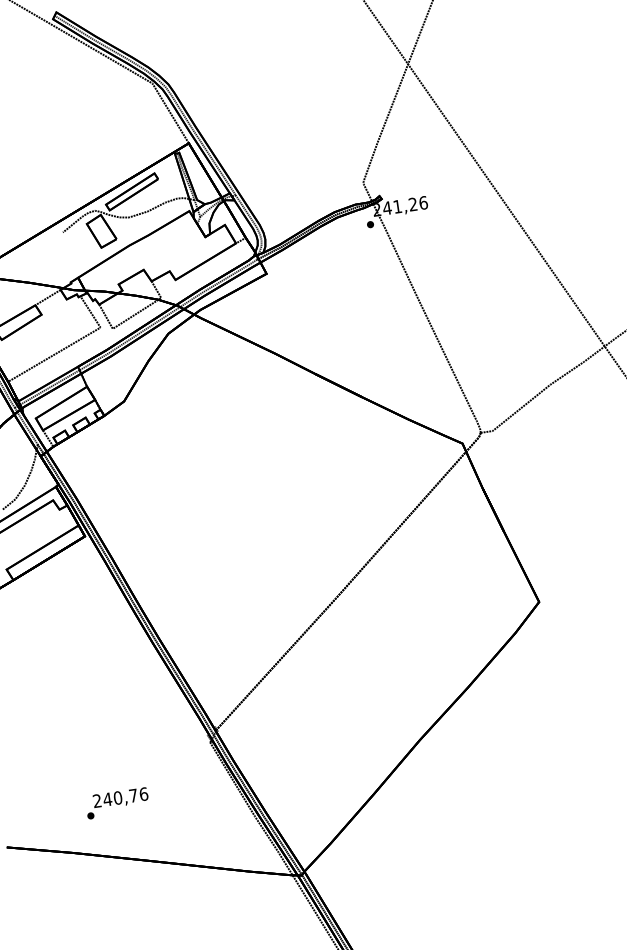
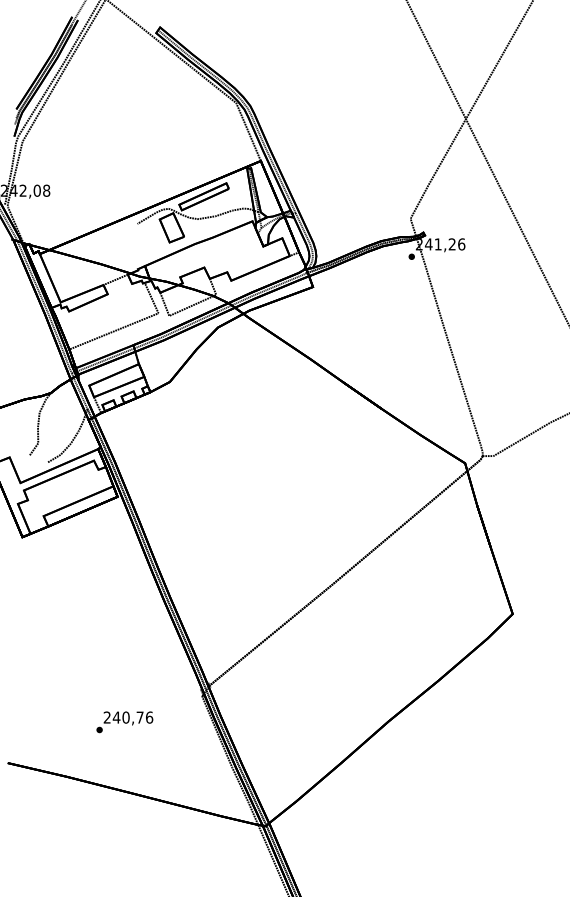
text: (117, 803) -> (124, 722), moved

